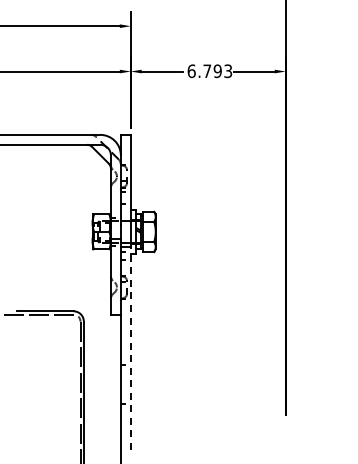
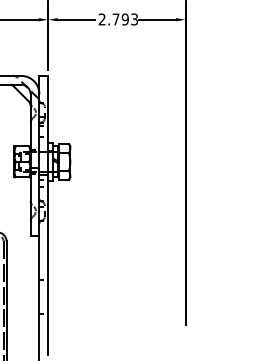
text: (191, 71) -> (102, 19), 6.793 -> 2.793
line: (130, 348) -> (47, 265), dashed -> solid

